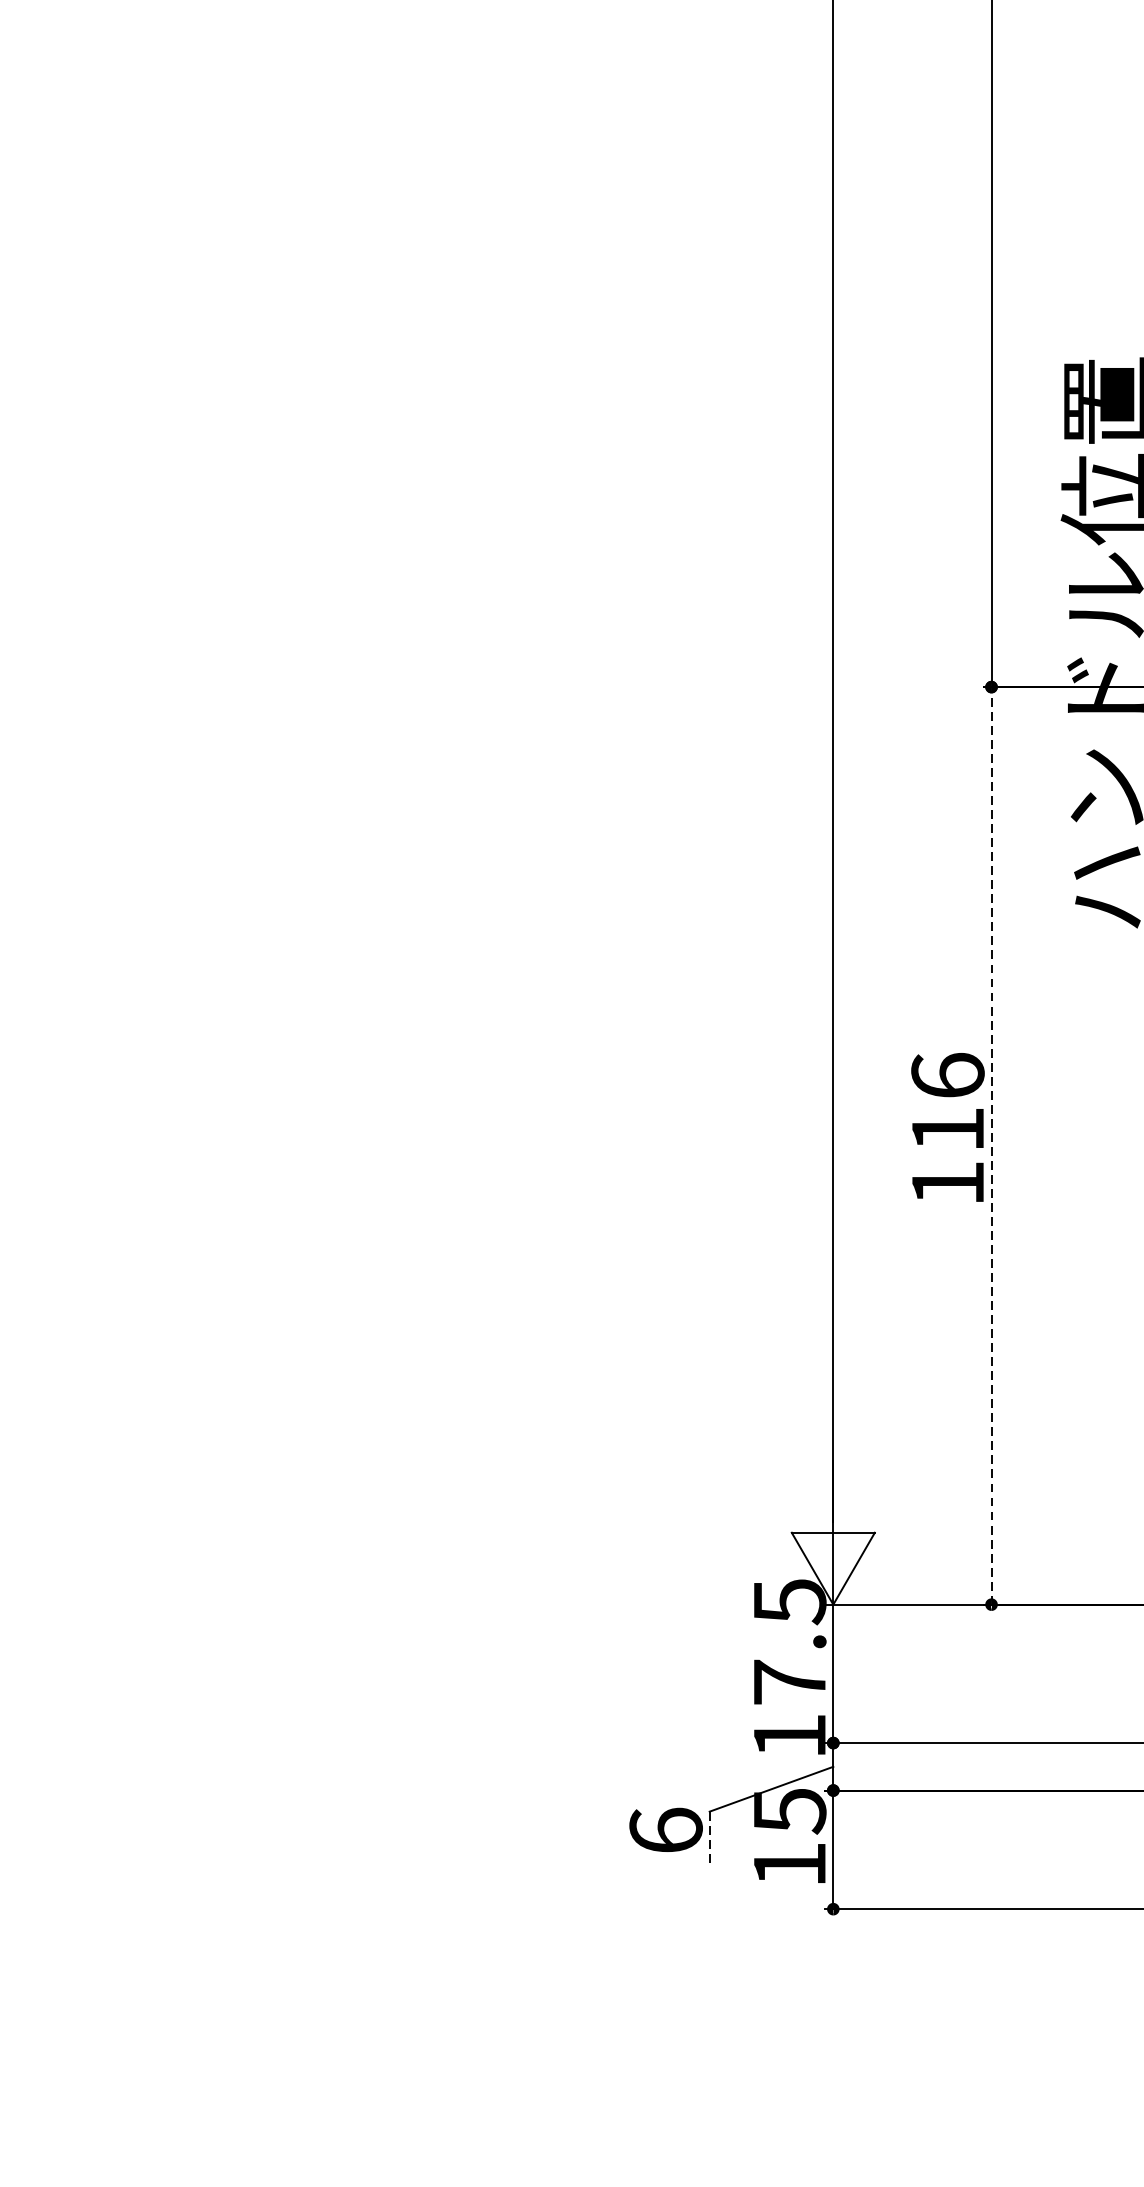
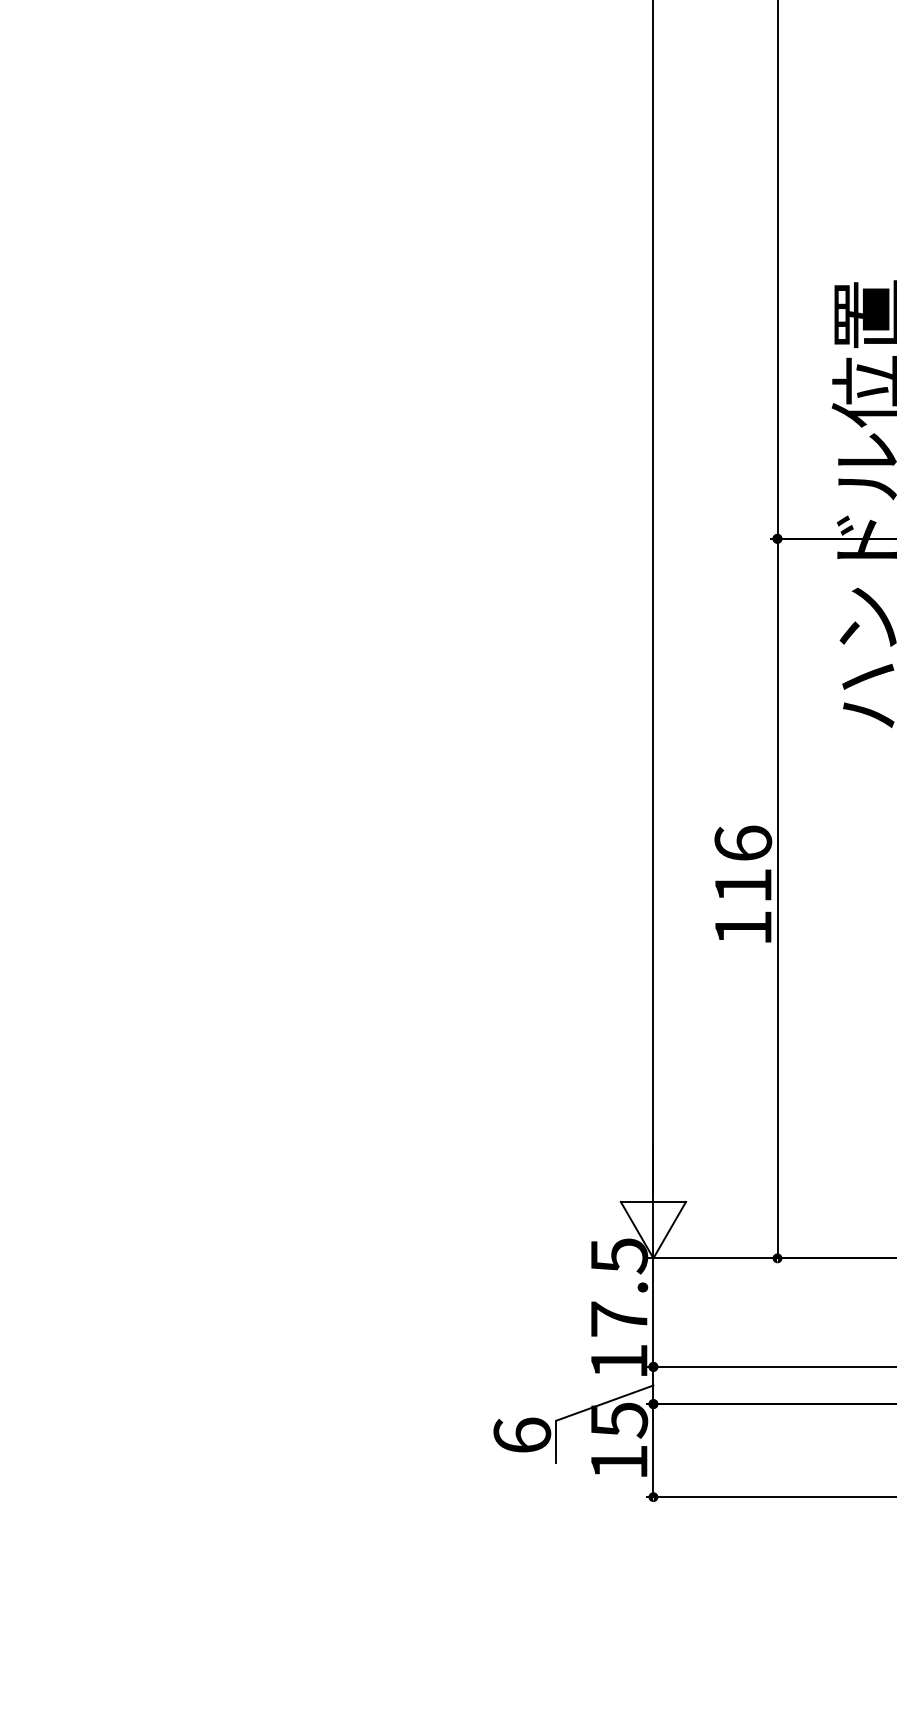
line: (991, 1145) -> (777, 898), dashed -> solid
line: (709, 1839) -> (556, 1442), dashed -> solid

